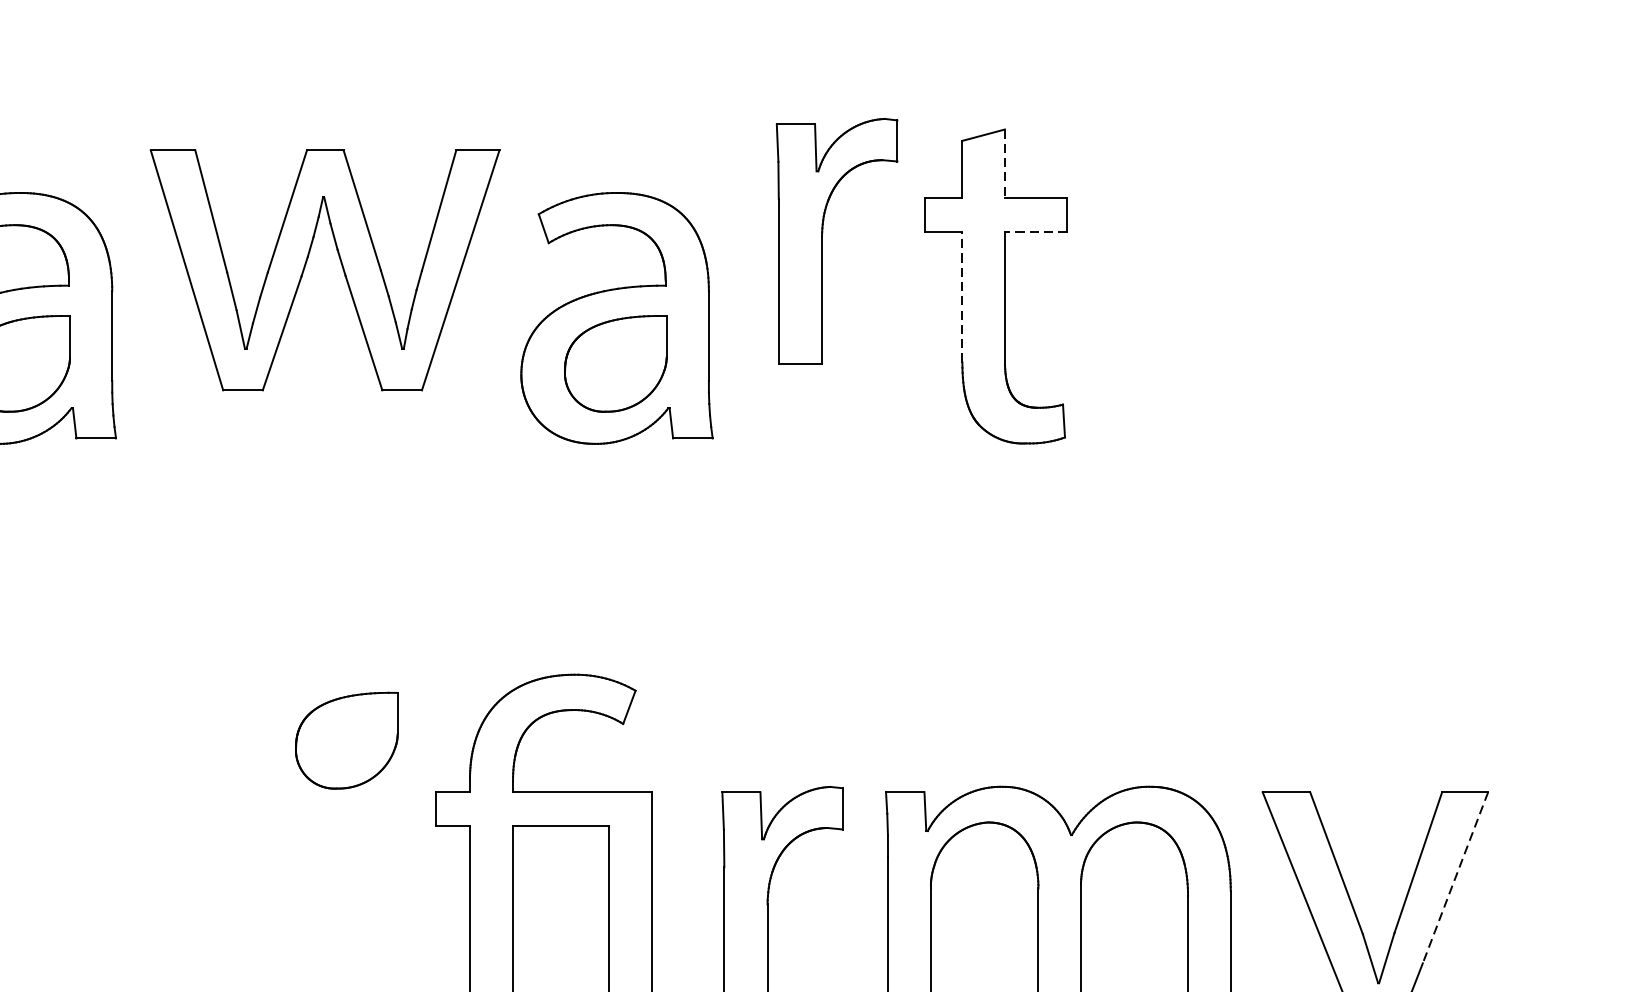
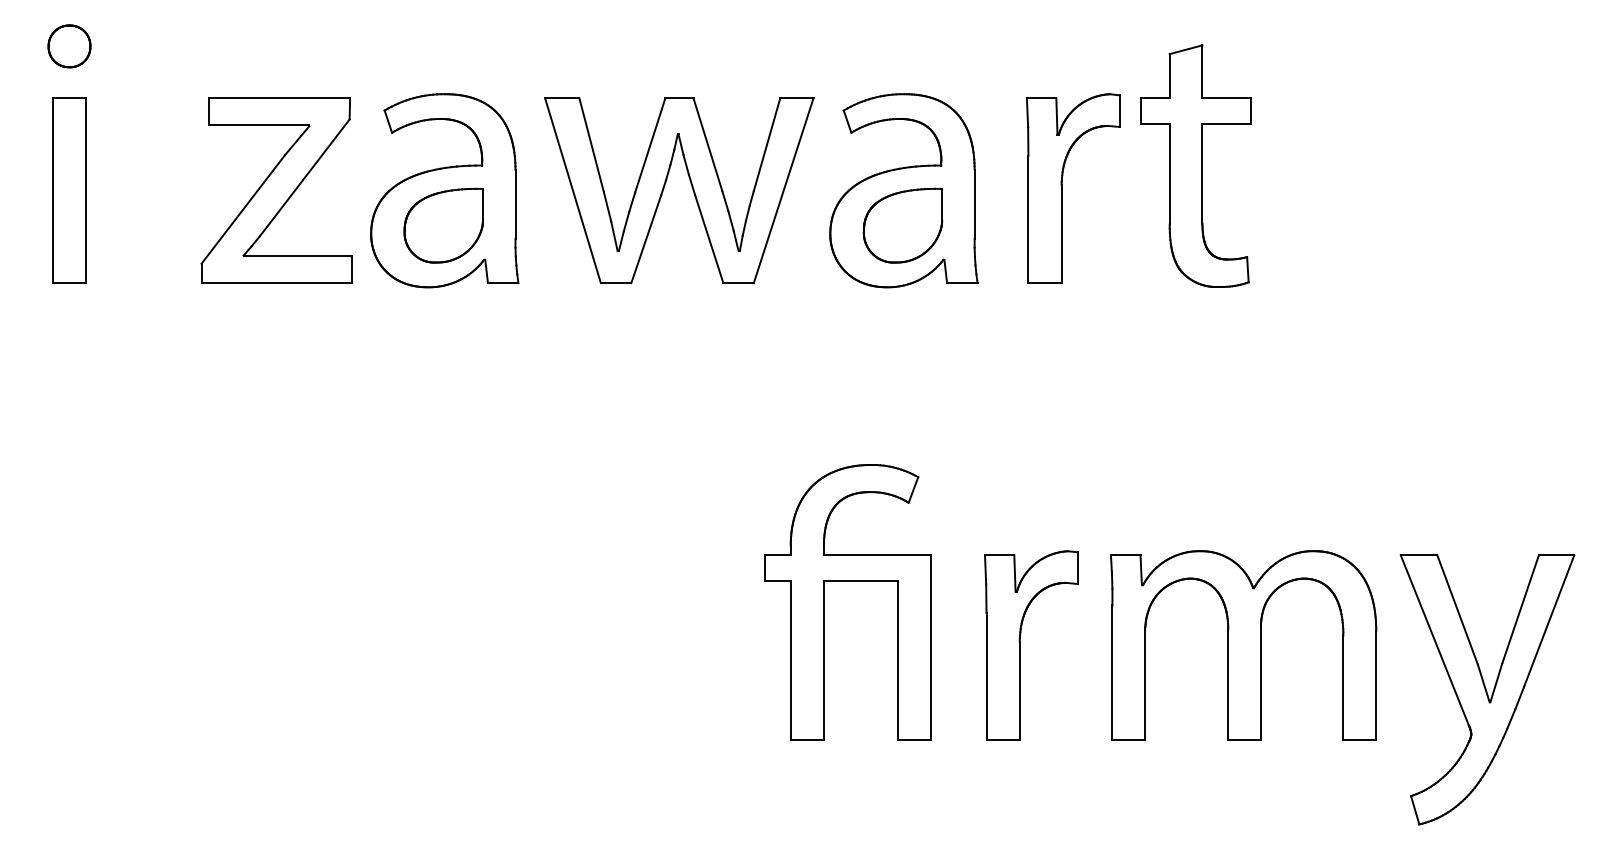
line: (1005, 163) -> (1202, 71), dashed -> solid
line: (1036, 231) -> (1226, 123), dashed -> solid
part: (823, 241) -> (1062, 188), moved
part: (340, 266) -> (691, 187), moved
line: (962, 296) -> (1169, 173), dashed -> solid
part: (346, 740) -> (695, 515), removed
line: (1455, 878) -> (1549, 621), dashed -> solid

